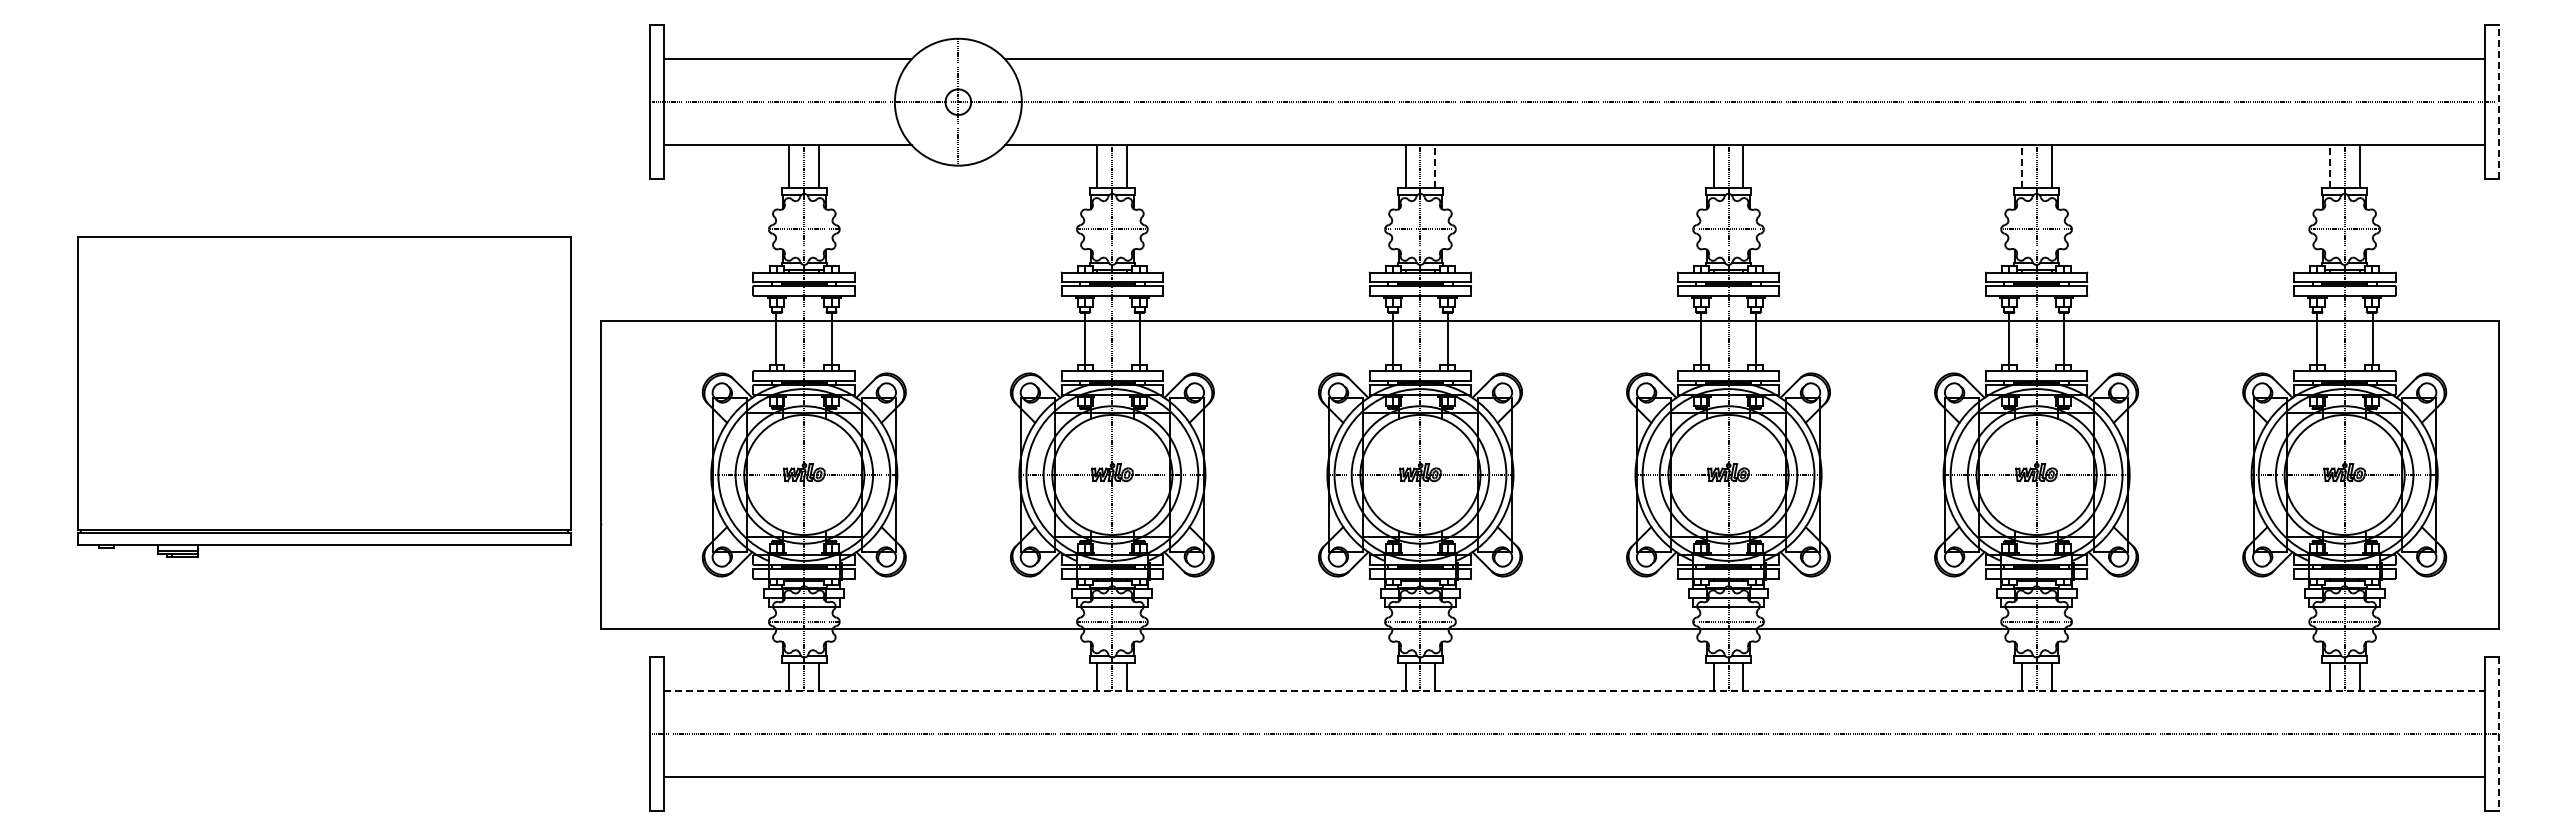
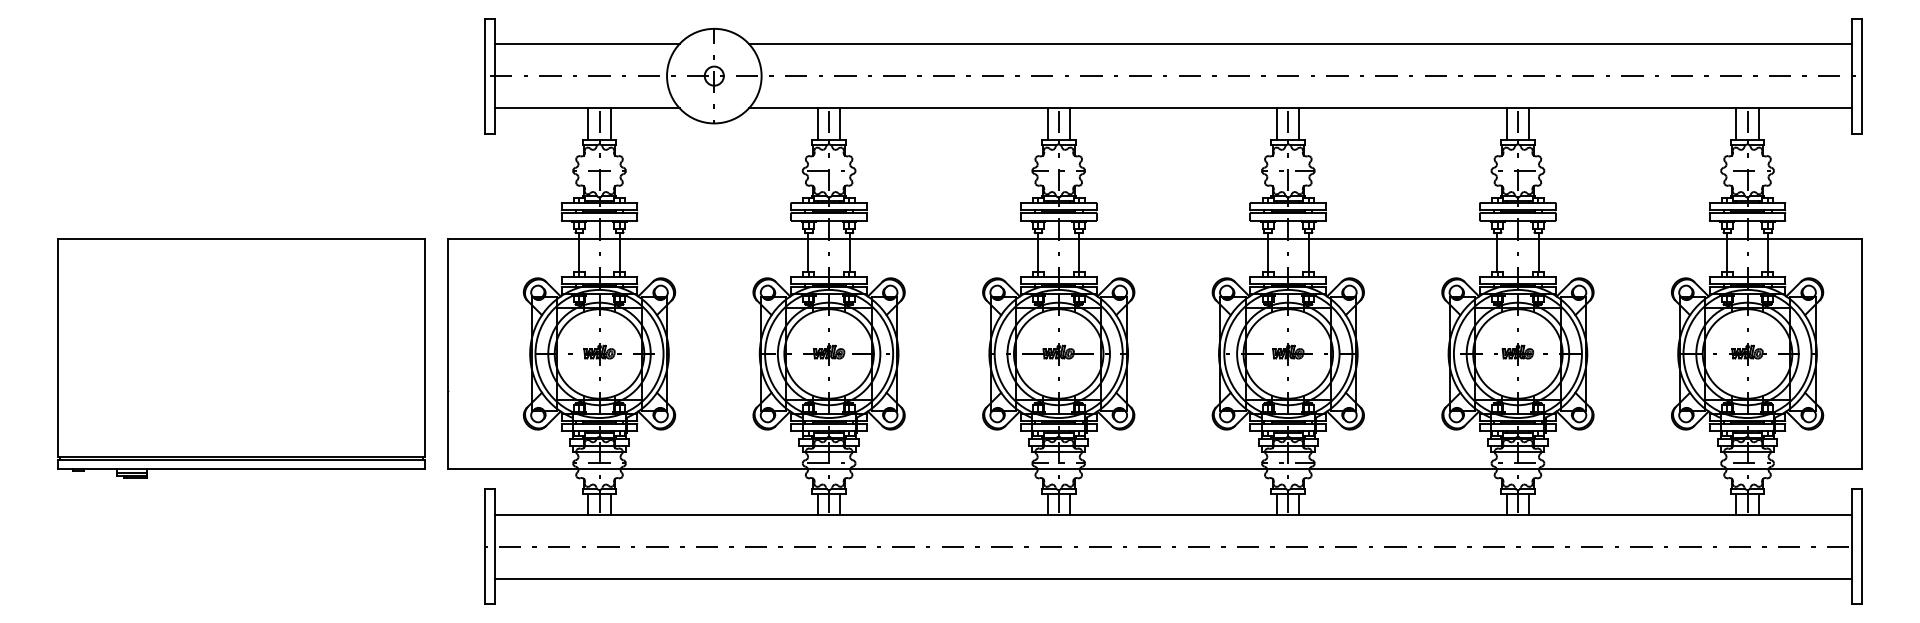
line: (2498, 101) -> (1862, 75), dashed -> solid
line: (1435, 166) -> (1069, 124), dashed -> solid
line: (2021, 166) -> (1506, 124), dashed -> solid
line: (2329, 166) -> (1736, 124), dashed -> solid
part: (324, 396) -> (241, 358), moved
line: (1574, 690) -> (1173, 514), dashed -> solid
line: (2498, 734) -> (1862, 547), dashed -> solid

